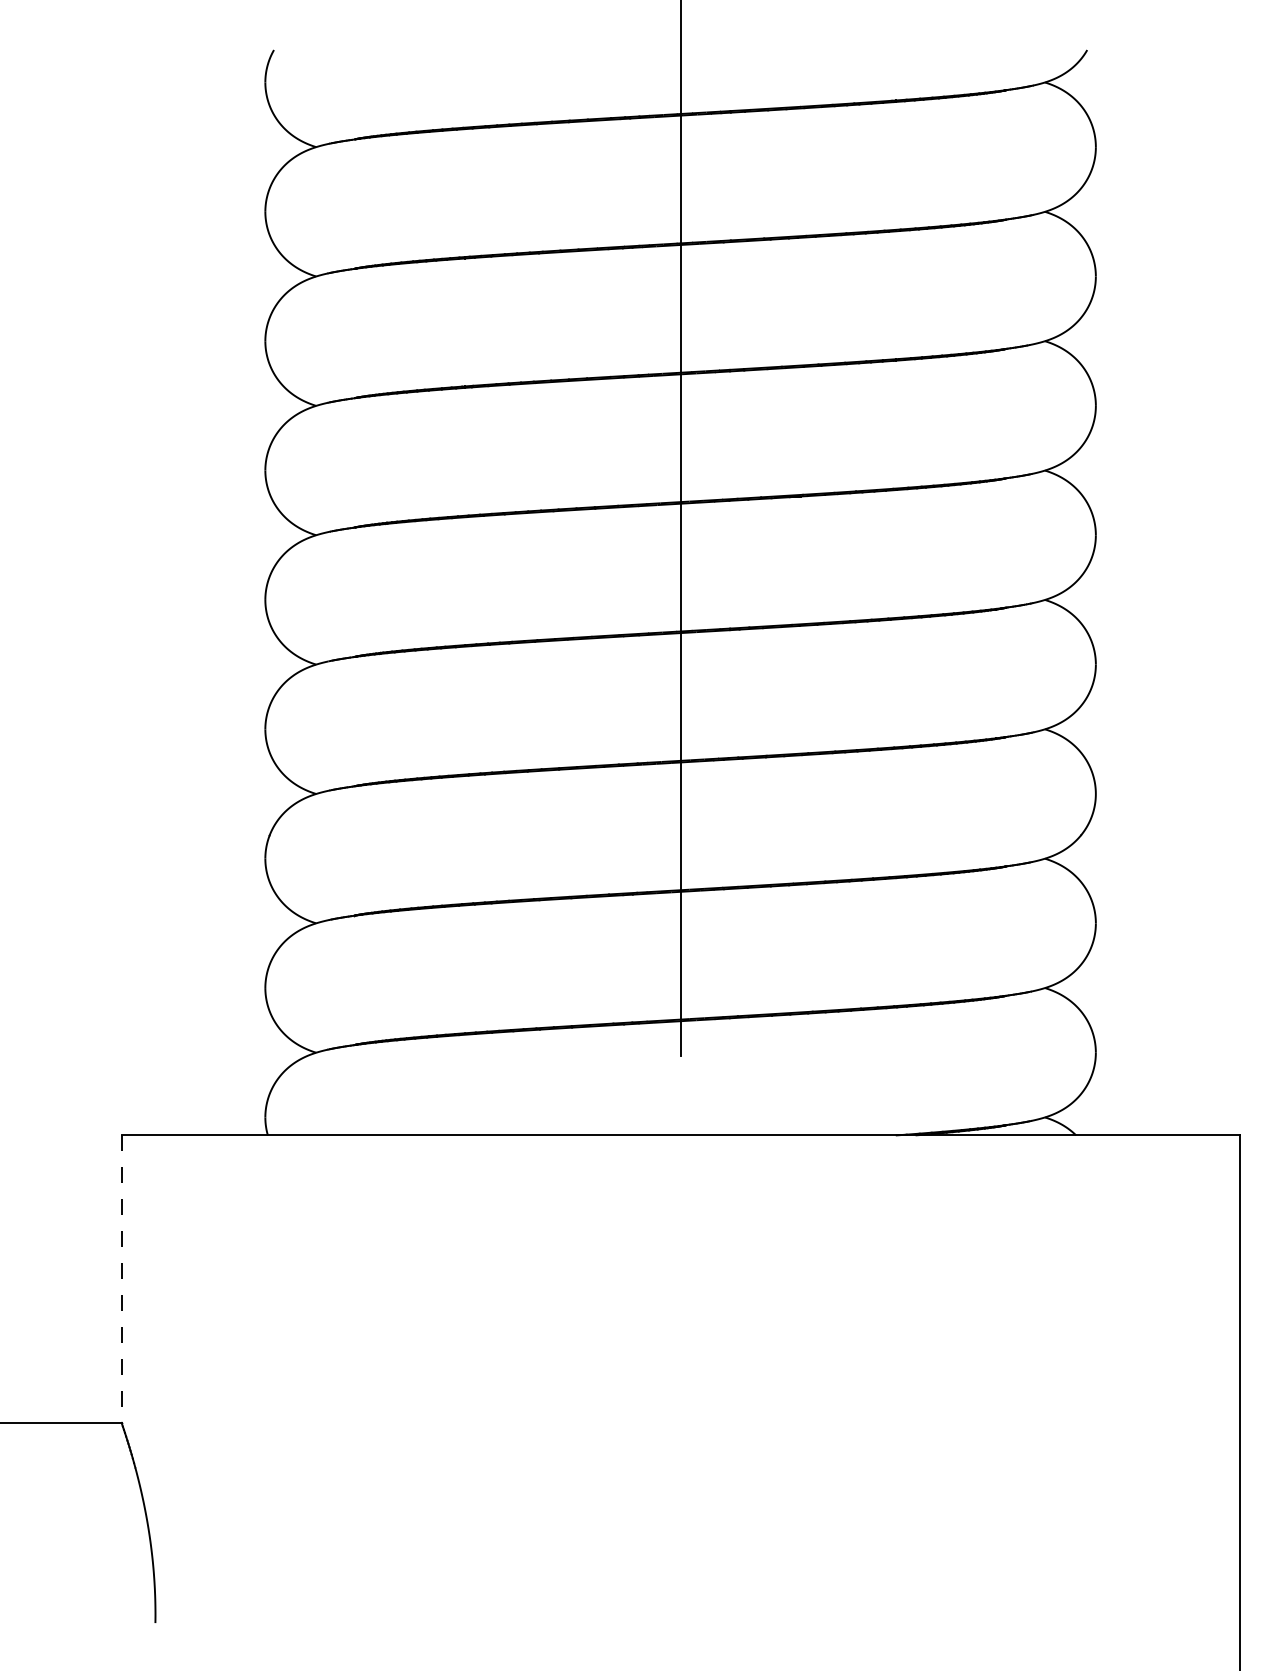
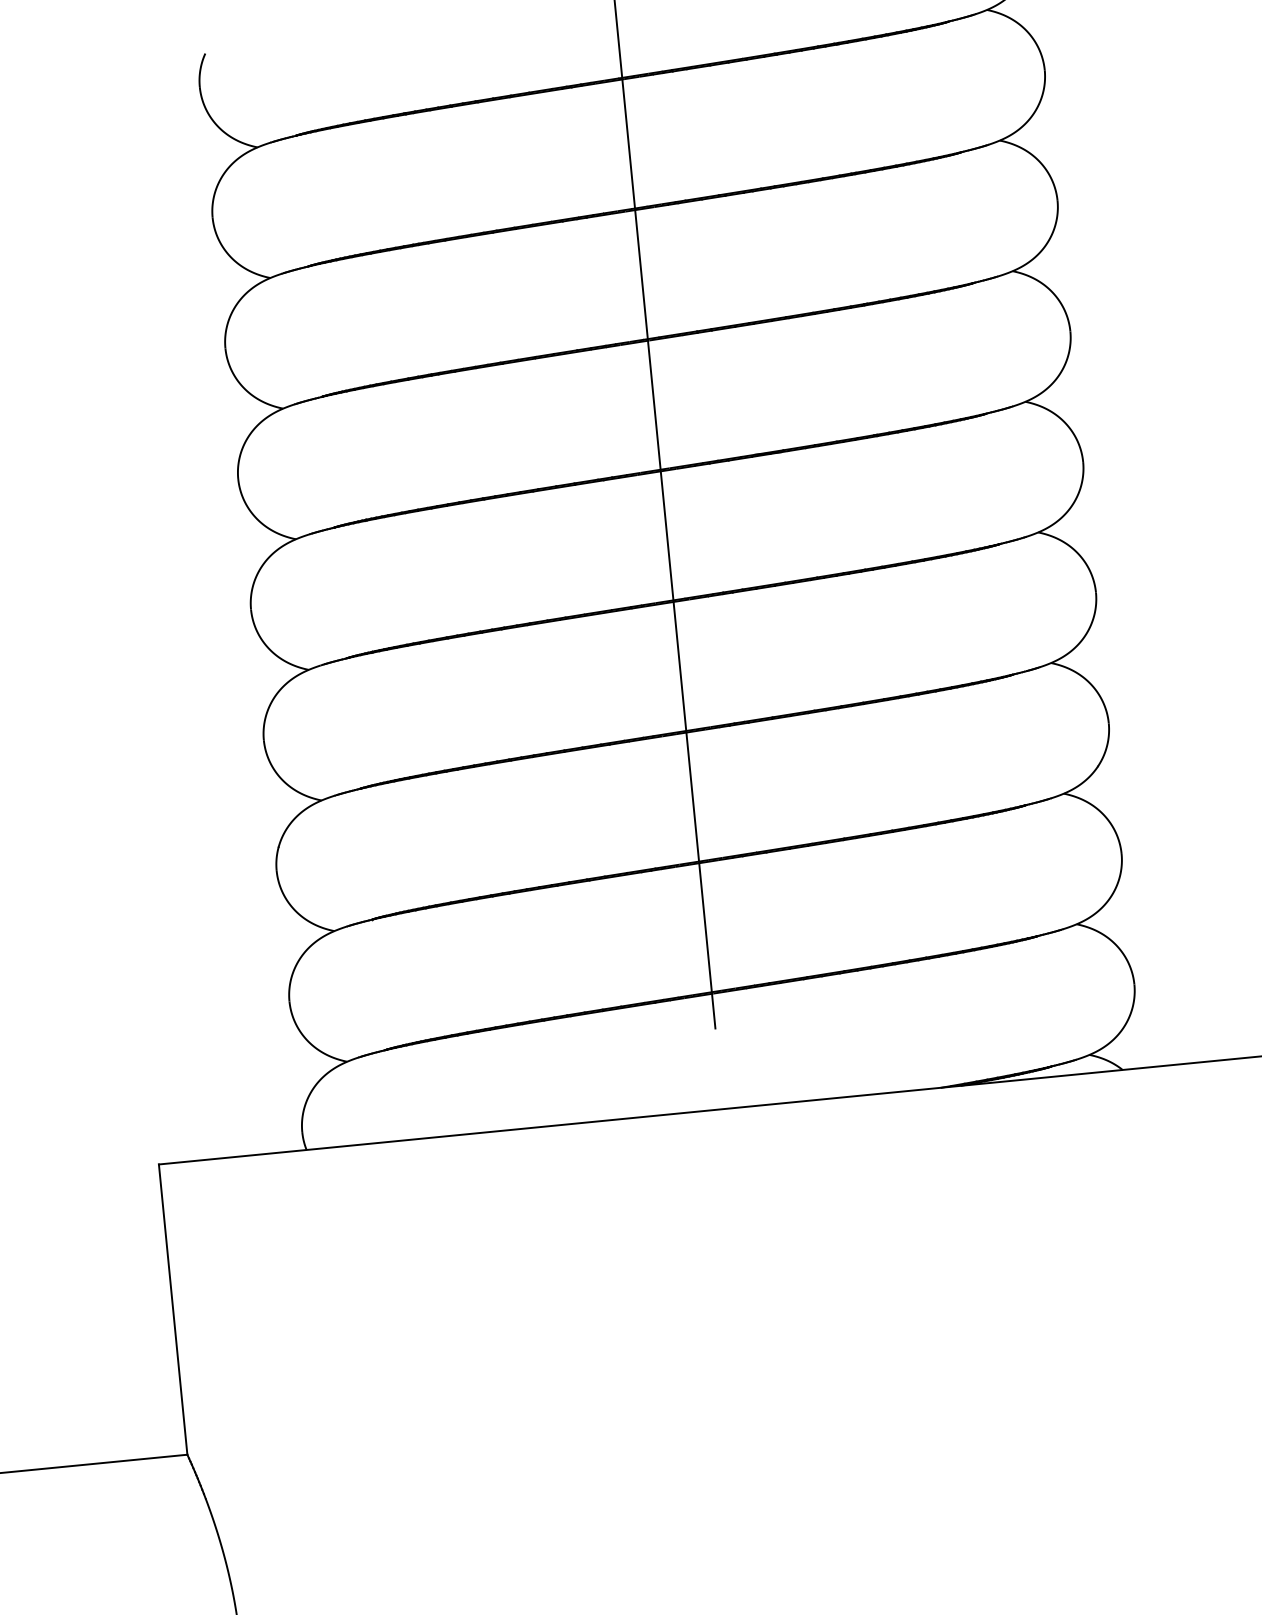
line: (121, 1279) -> (173, 1309), dashed -> solid

